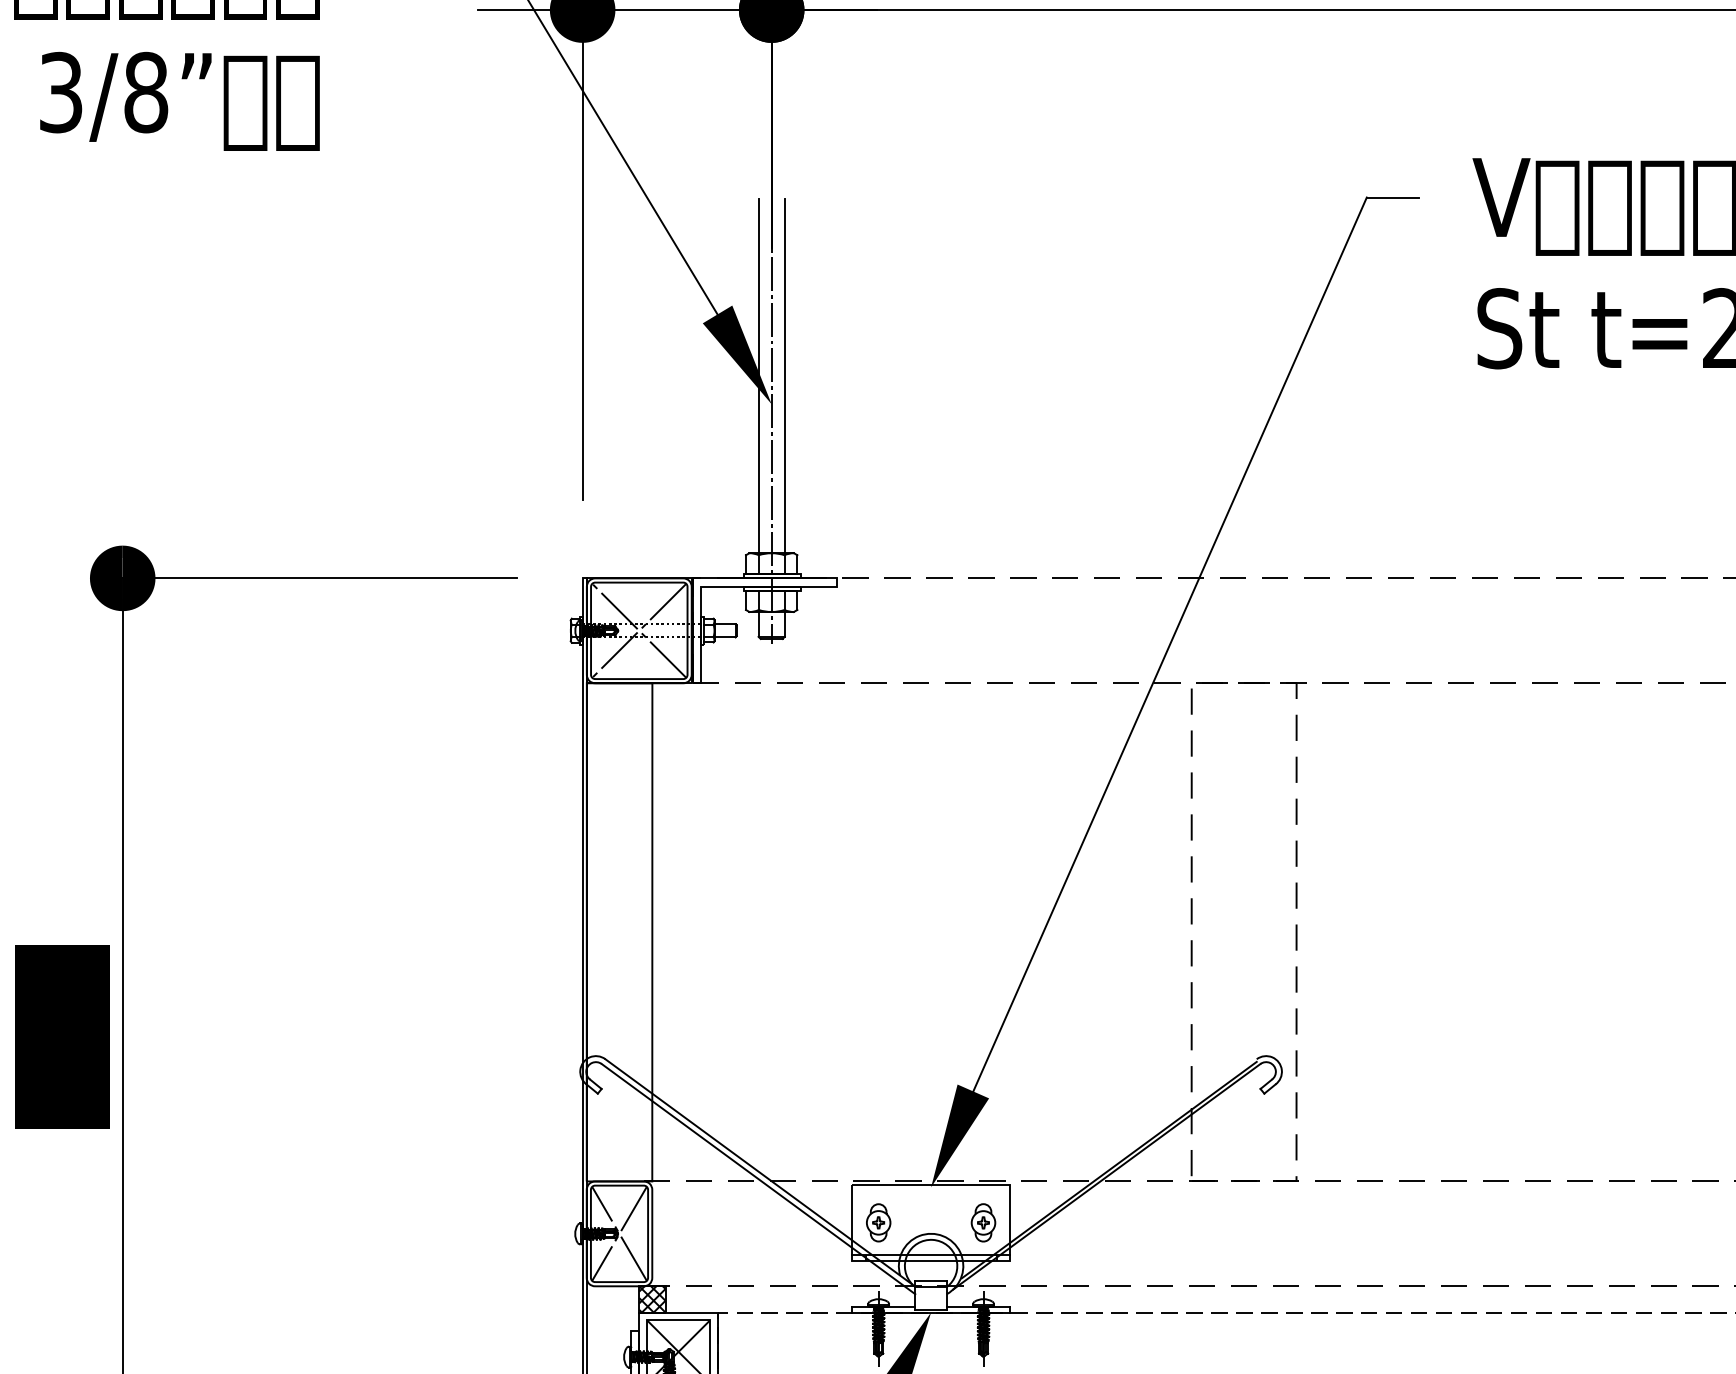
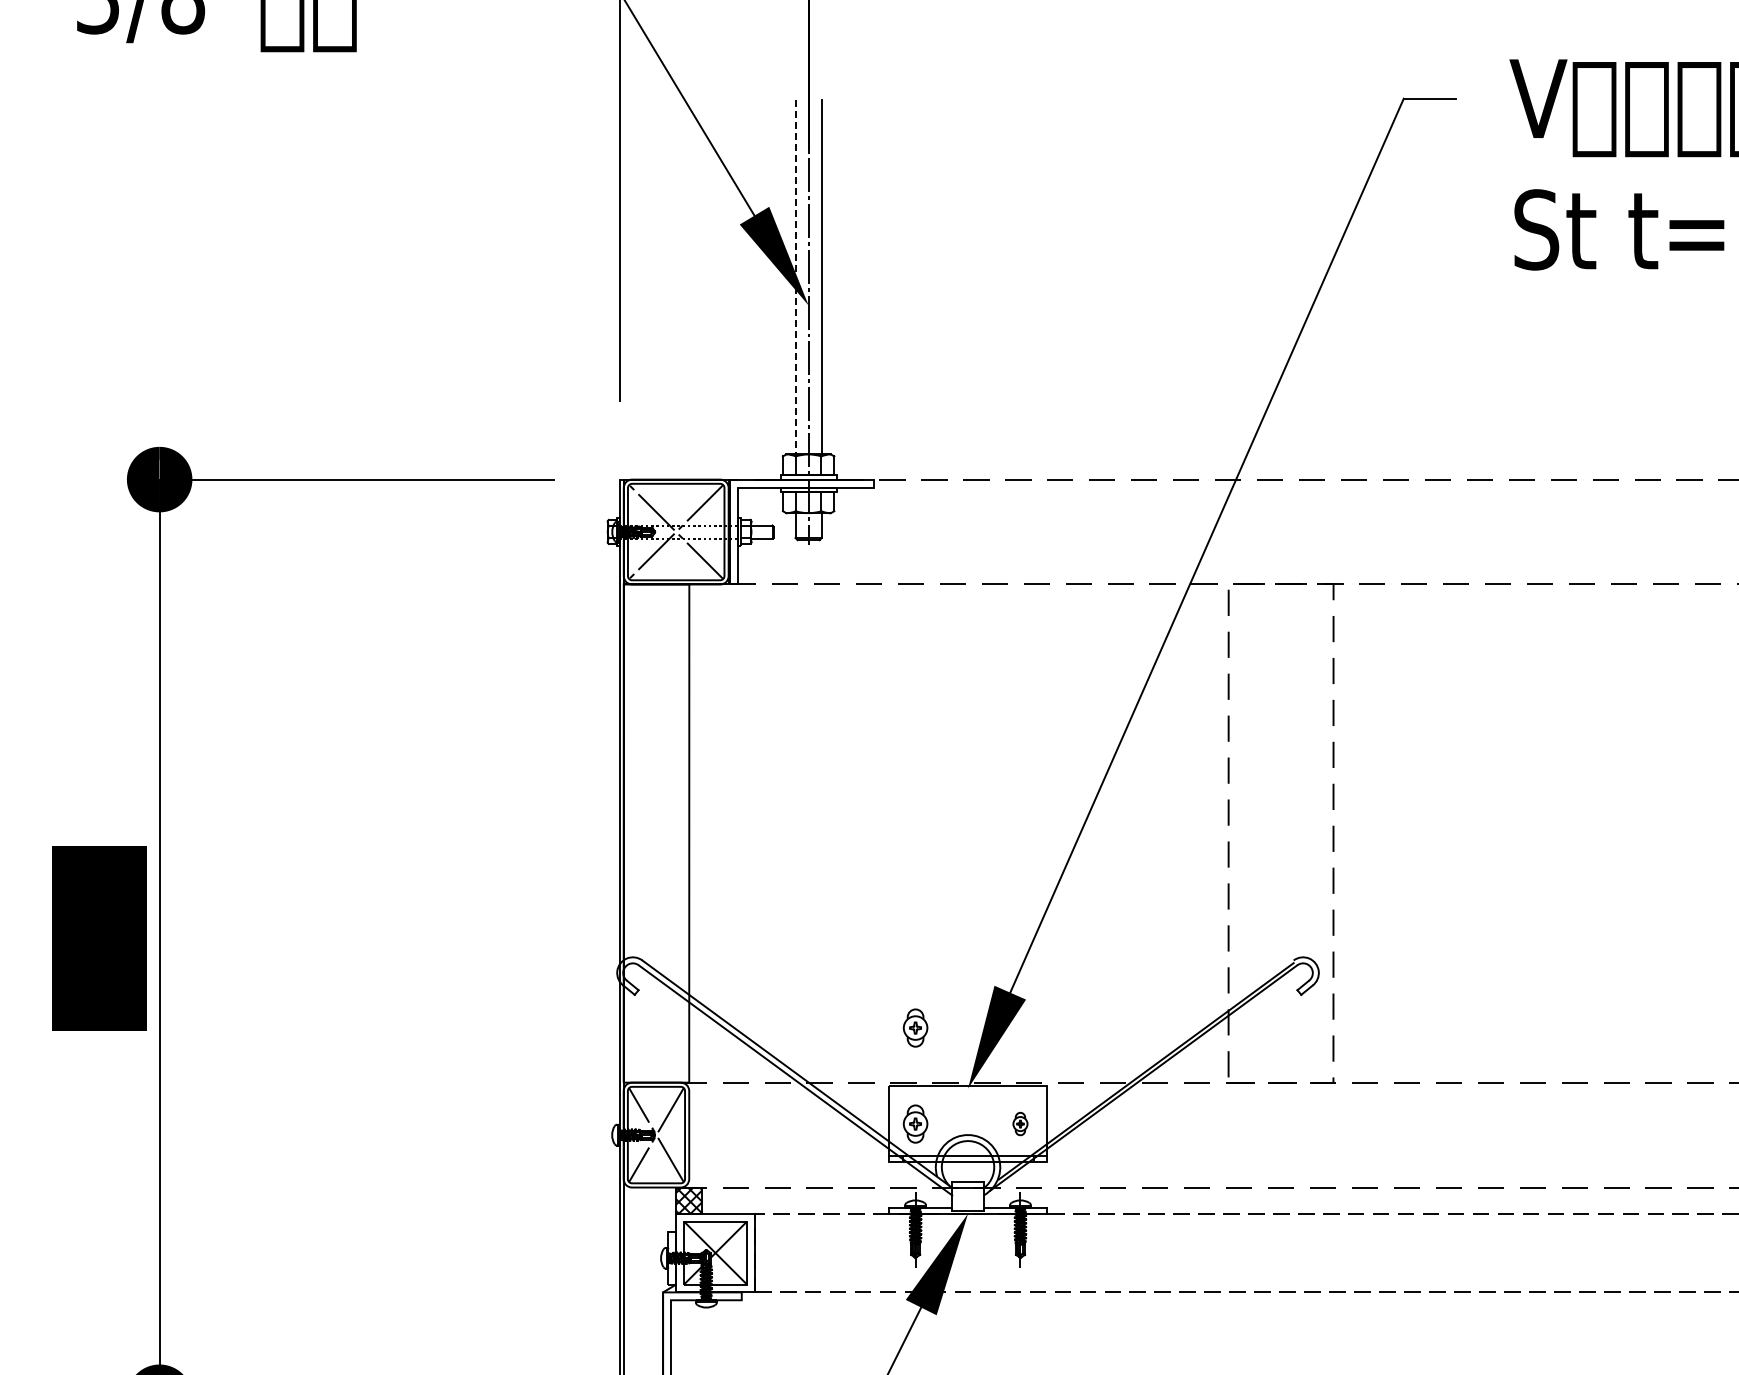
line: (758, 376) -> (795, 277), solid -> dashed
part: (878, 1126) -> (915, 1027), added
part: (983, 1222) -> (1020, 1123), size x0.6

